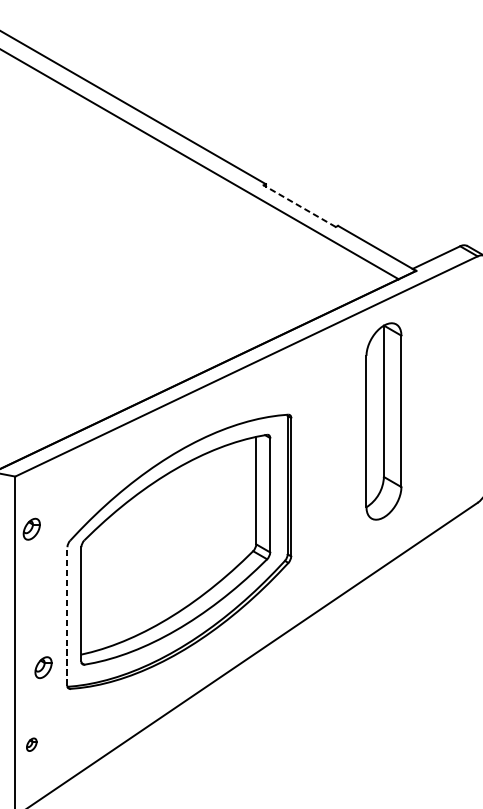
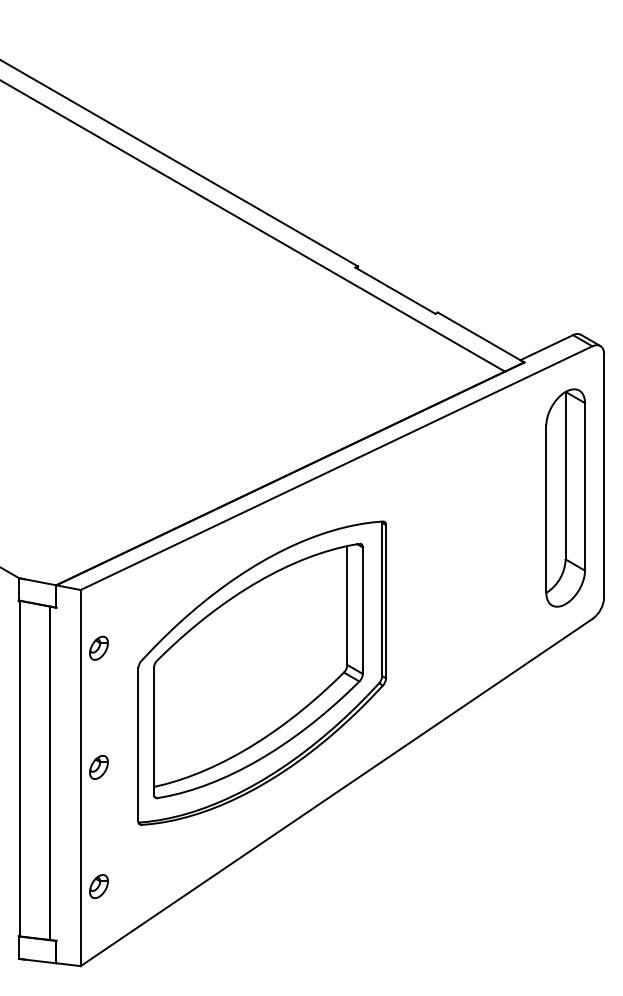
line: (299, 205) -> (395, 290), dashed -> solid
part: (383, 421) -> (565, 497), moved
line: (67, 616) -> (138, 744), dashed -> solid
part: (43, 667) -> (98, 767), moved
part: (31, 744) -> (98, 886), size x1.67

